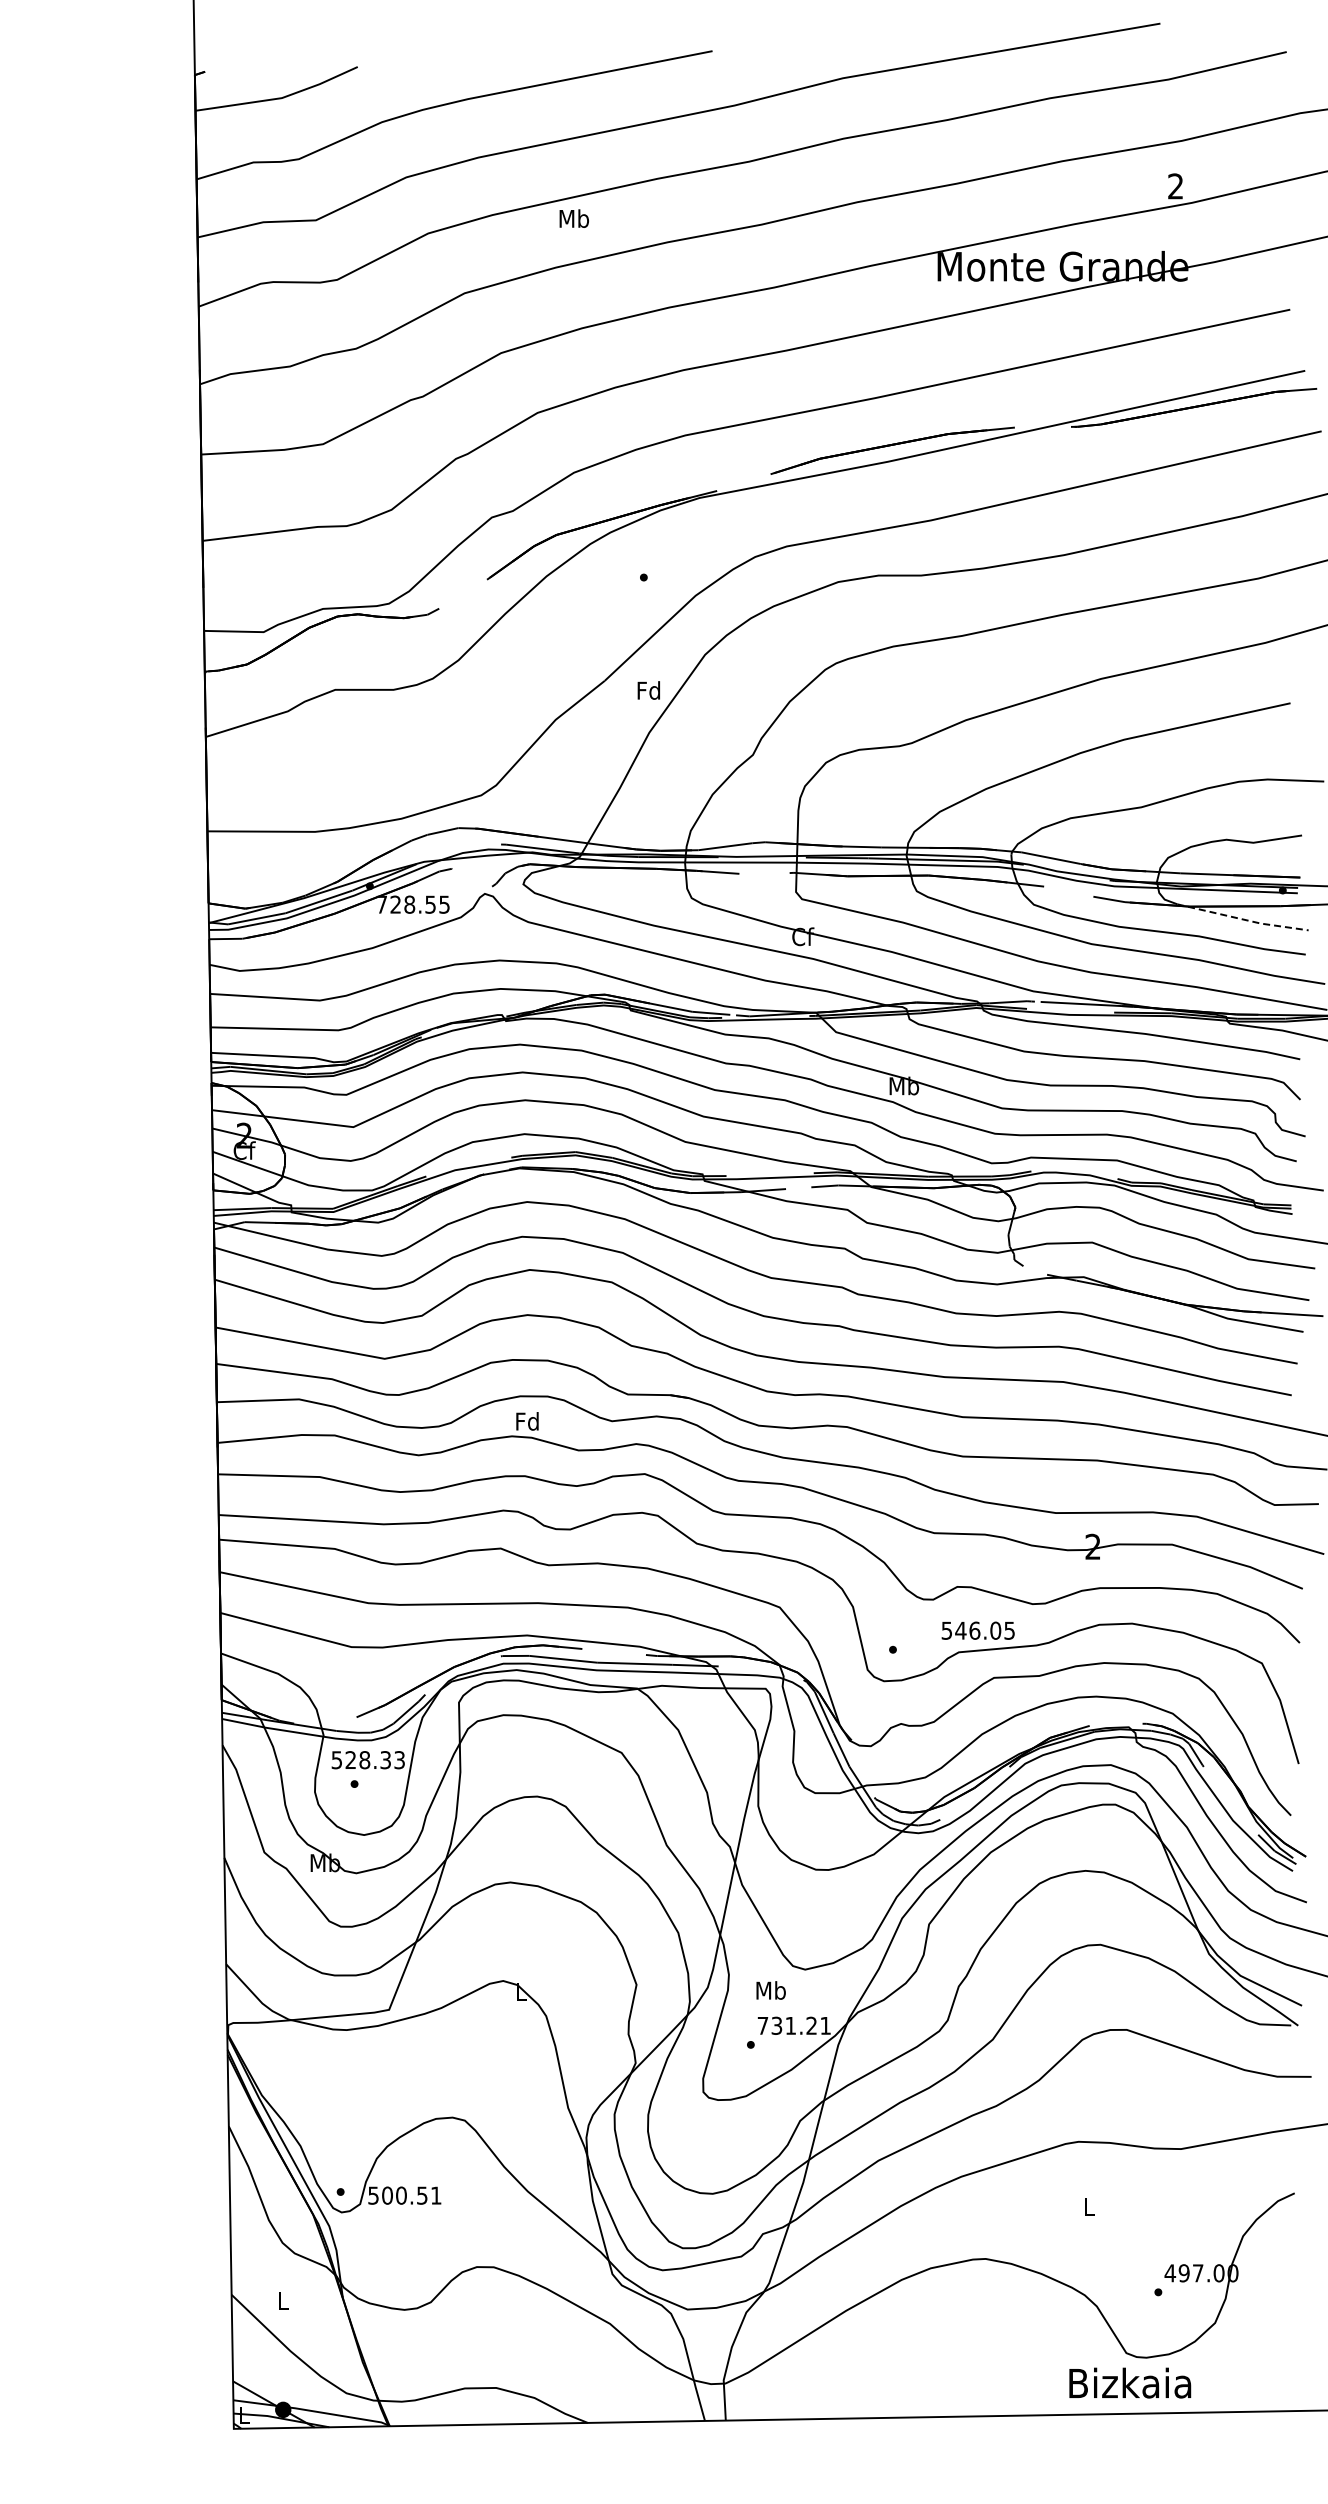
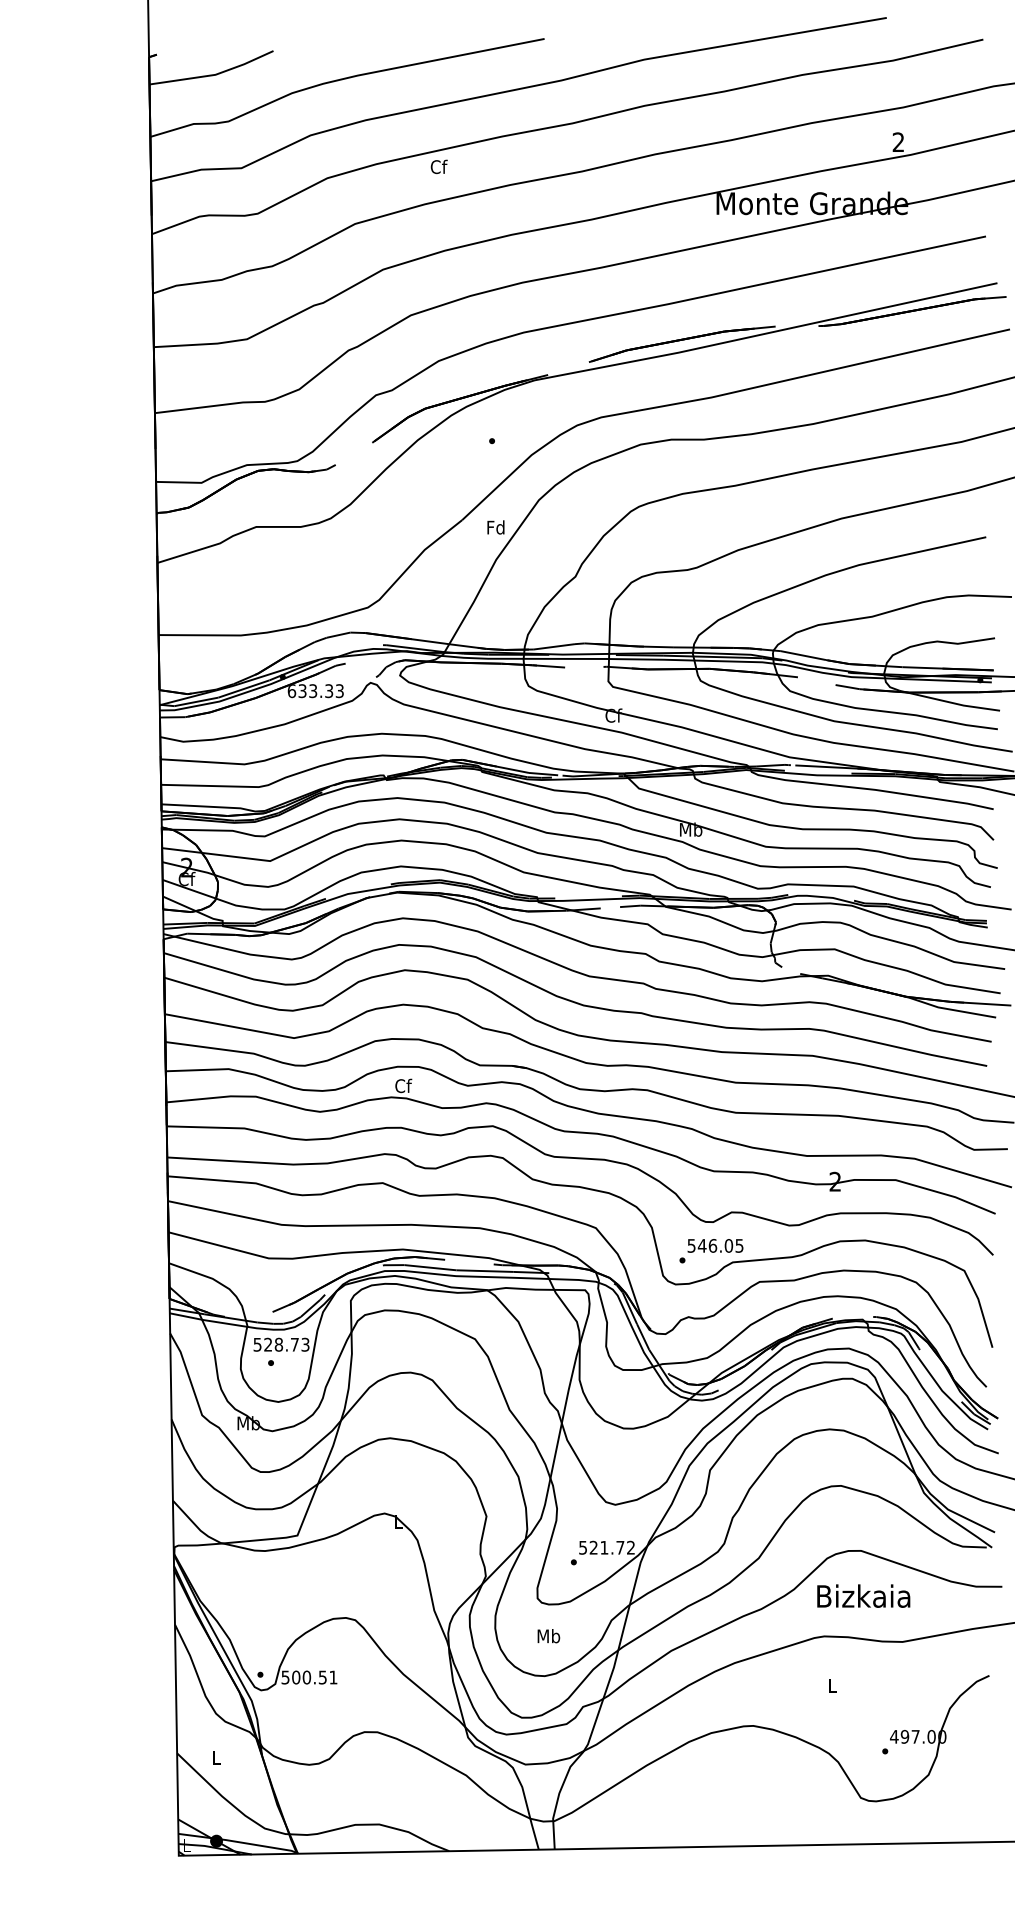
text: (574, 218) -> (439, 166), Mb -> Cf
text: (412, 904) -> (315, 690), 728.55 -> 633.33
line: (1243, 919) -> (950, 702), dashed -> solid
text: (527, 1421) -> (403, 1086), Fd -> Cf
text: (977, 1630) -> (714, 1245), moved
text: (385, 1760) -> (294, 1345), 528.33 -> 528.73
text: (770, 1990) -> (548, 1636), moved
text: (793, 2025) -> (606, 1547), 731.21 -> 521.72
text: (1130, 2382) -> (863, 1595), moved

